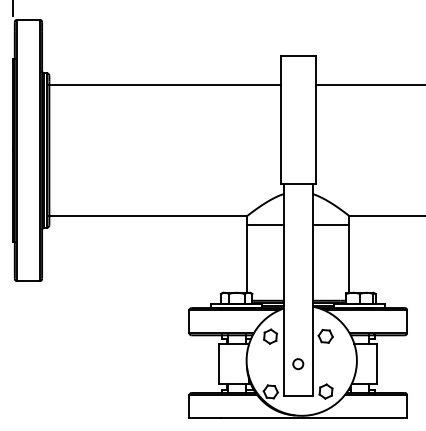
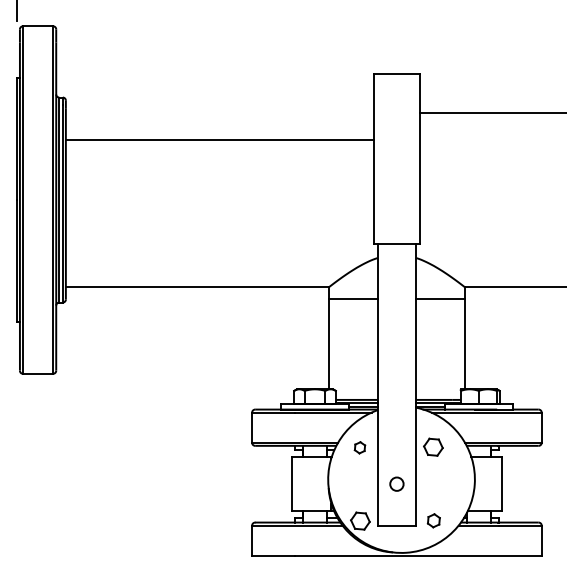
line: (164, 85) -> (219, 140), moved
part: (270, 336) -> (359, 447), size x0.6
part: (325, 391) -> (433, 520), size x0.7

